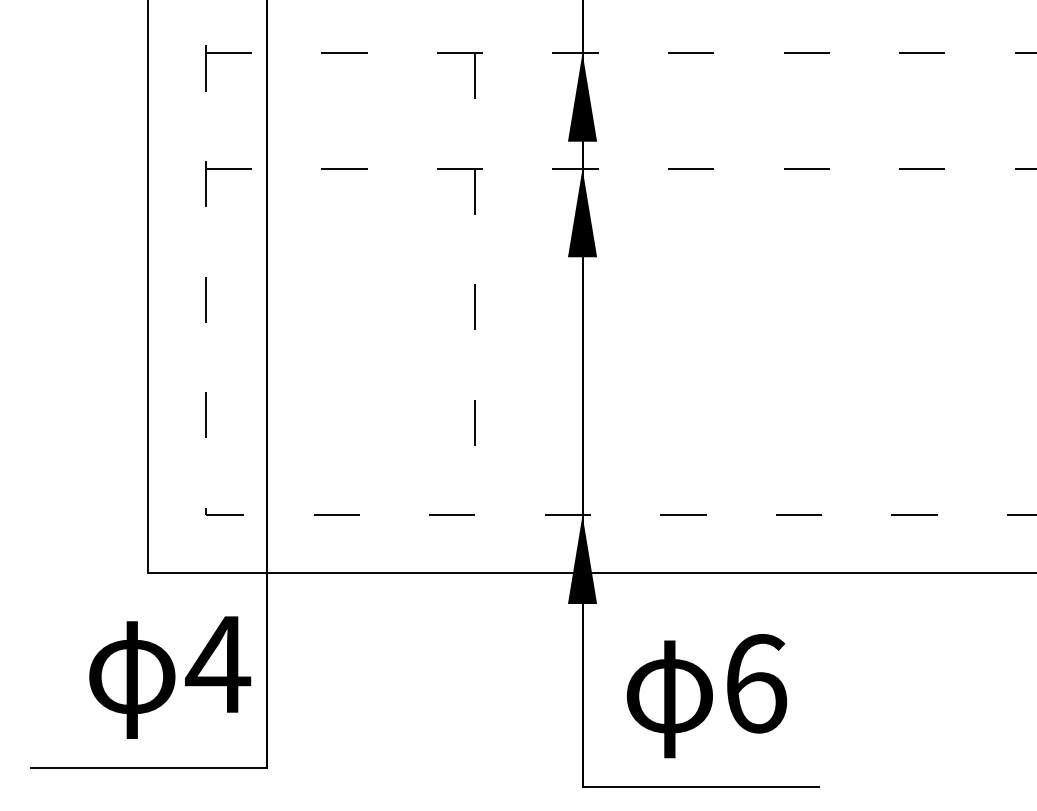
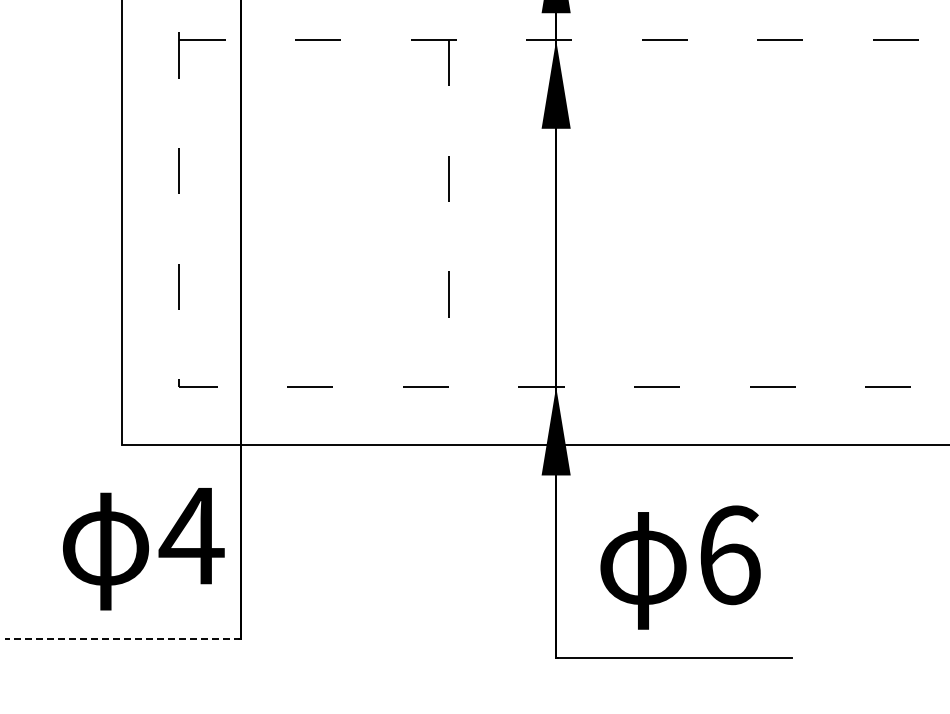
line: (148, 767) -> (122, 639), solid -> dashed

